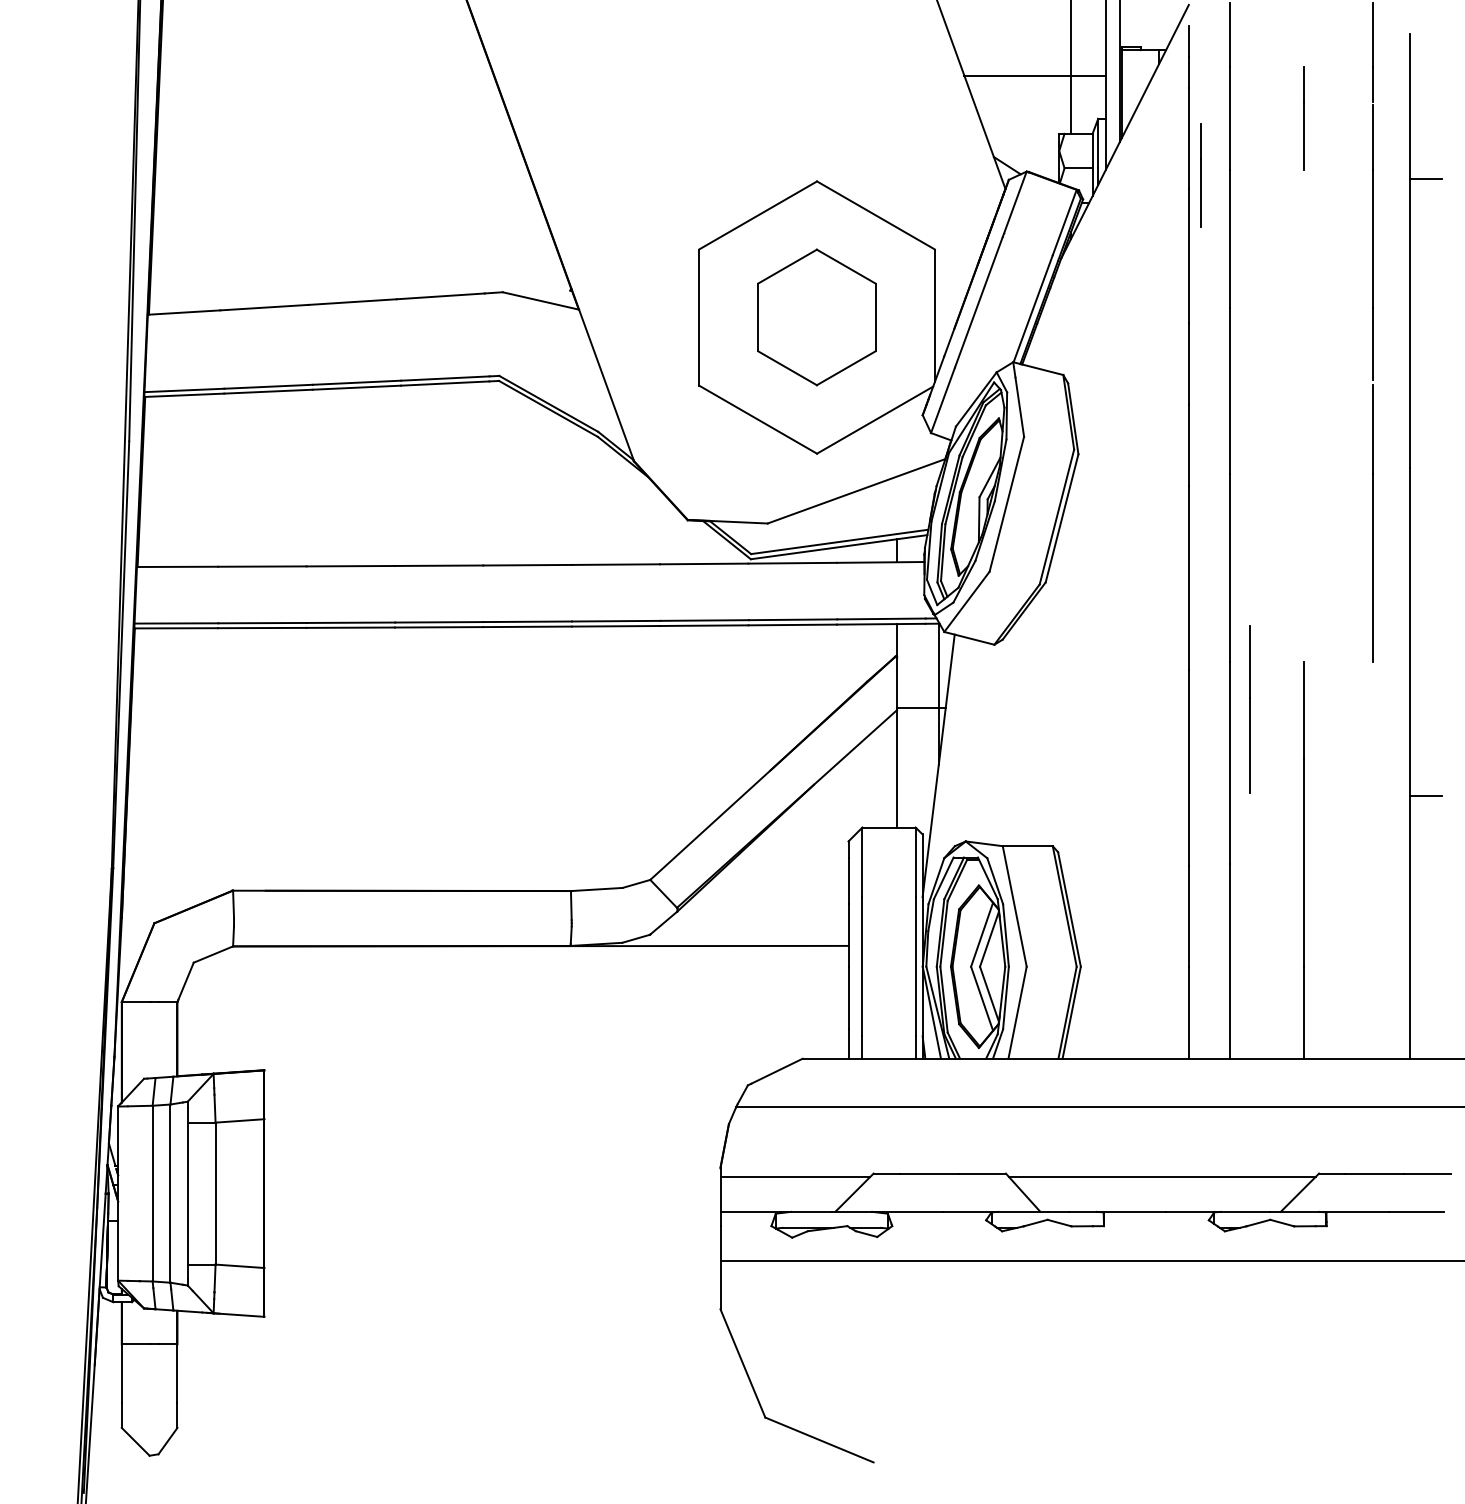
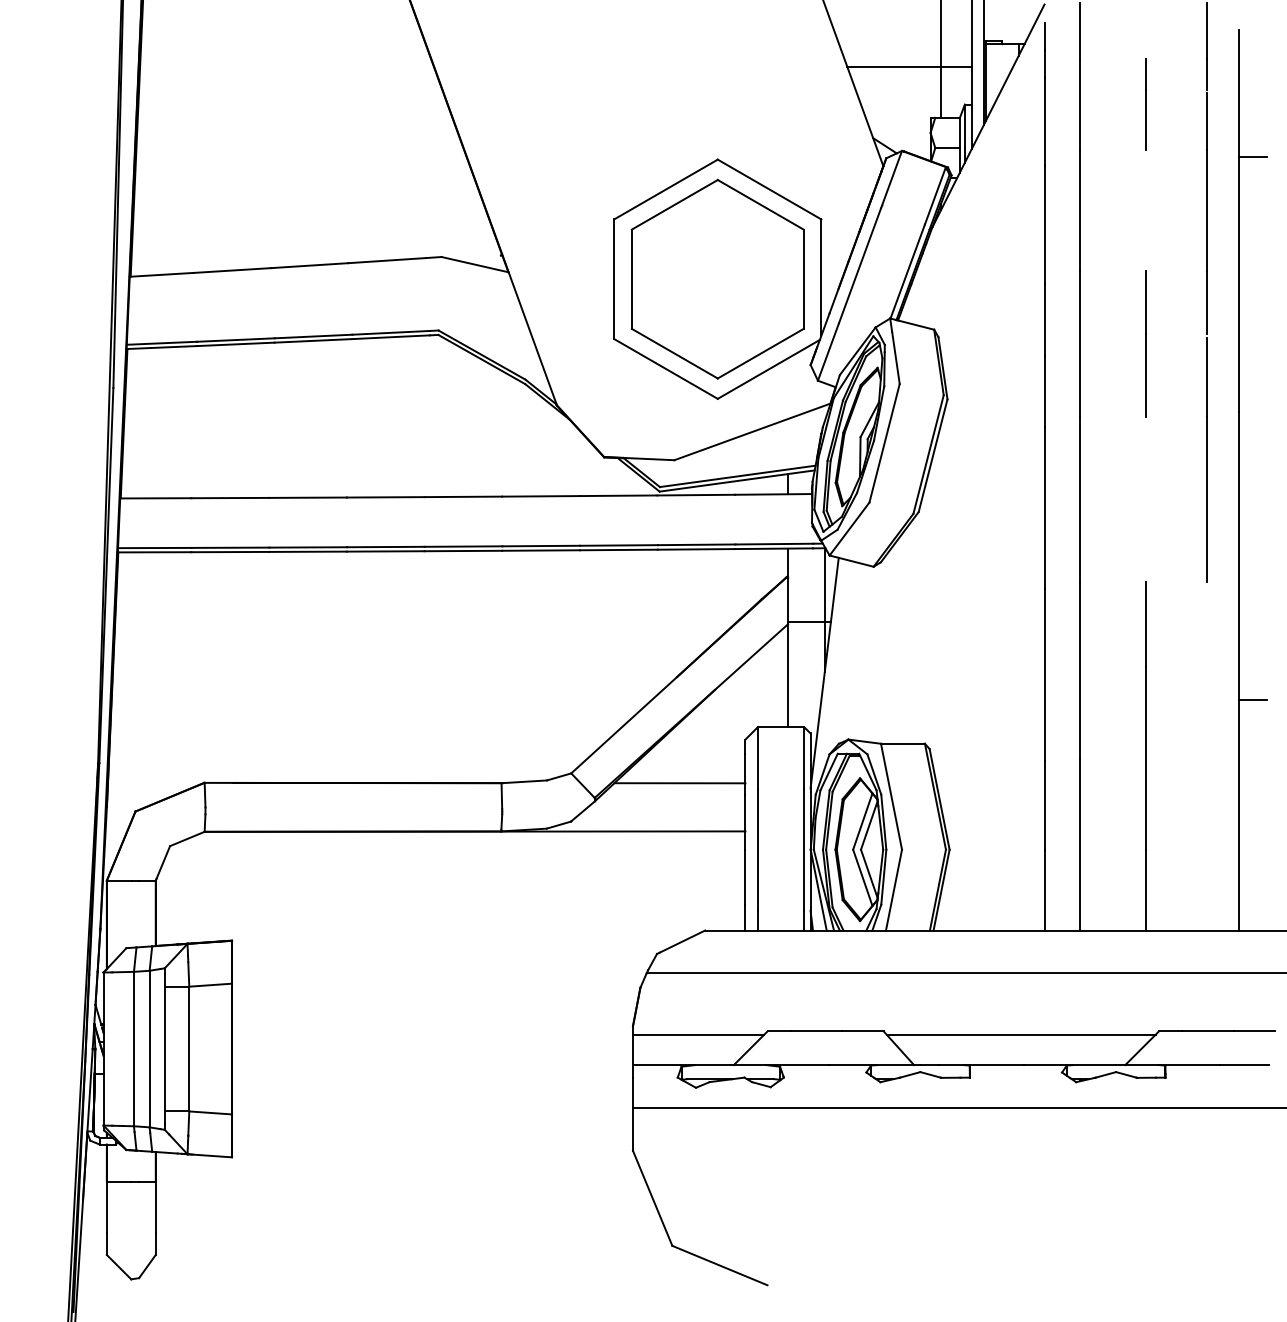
line: (1200, 175) -> (1054, 154), removed
part: (816, 316) -> (717, 278), size x1.67
line: (1249, 709) -> (1145, 343), moved
line: (773, 891) -> (679, 783), added

